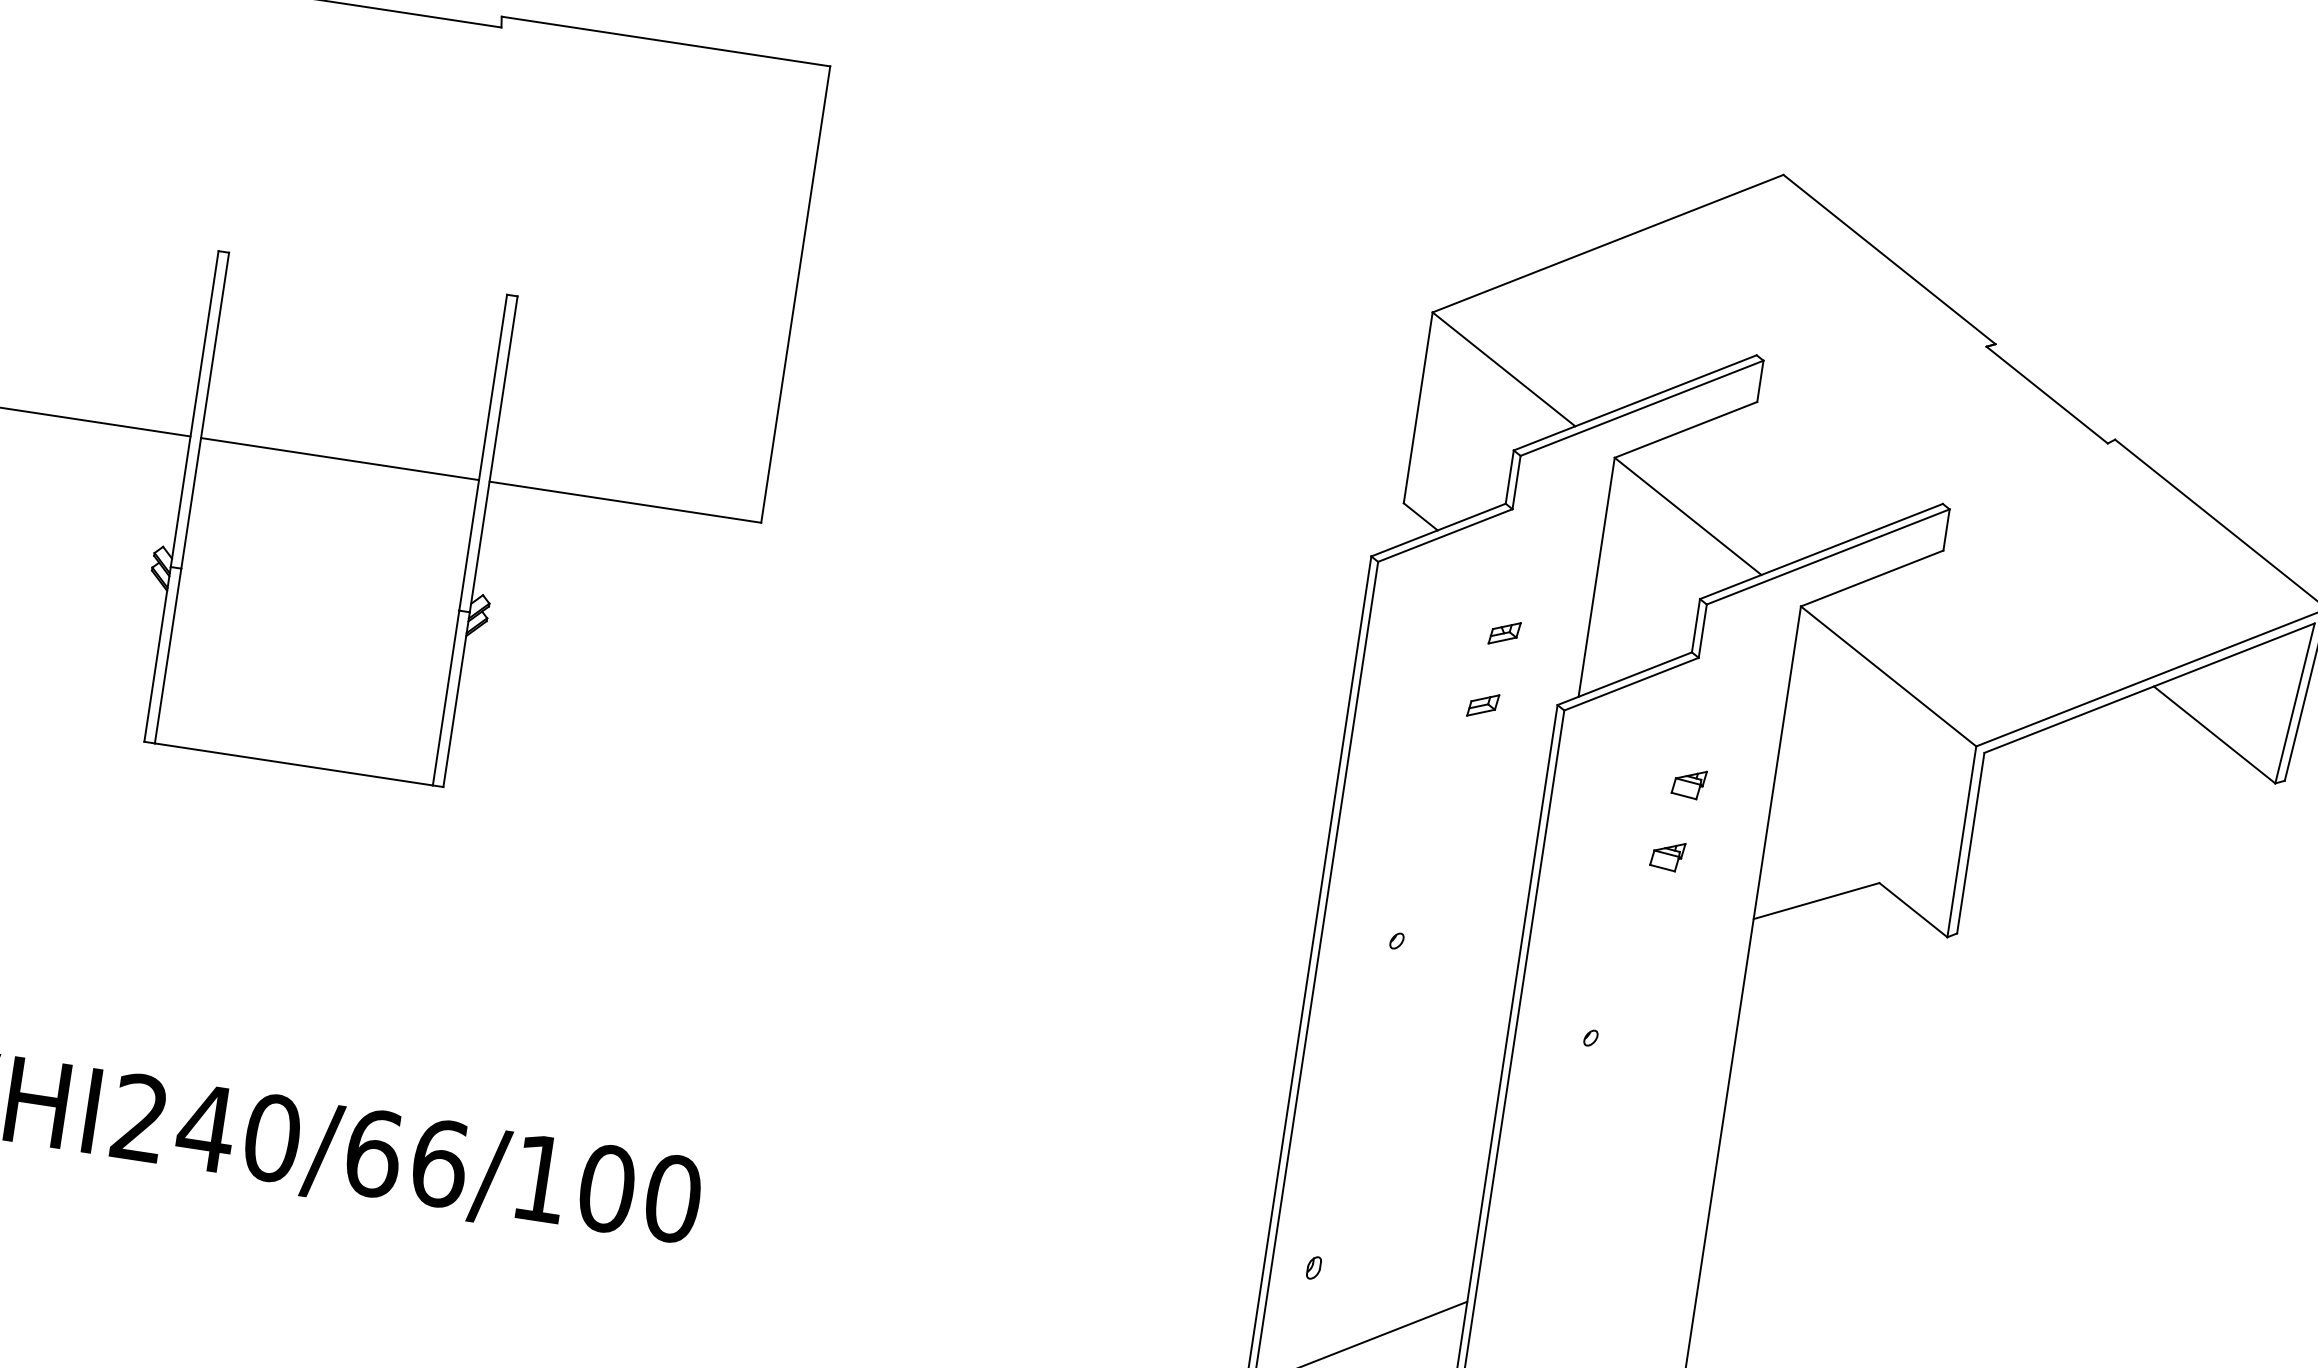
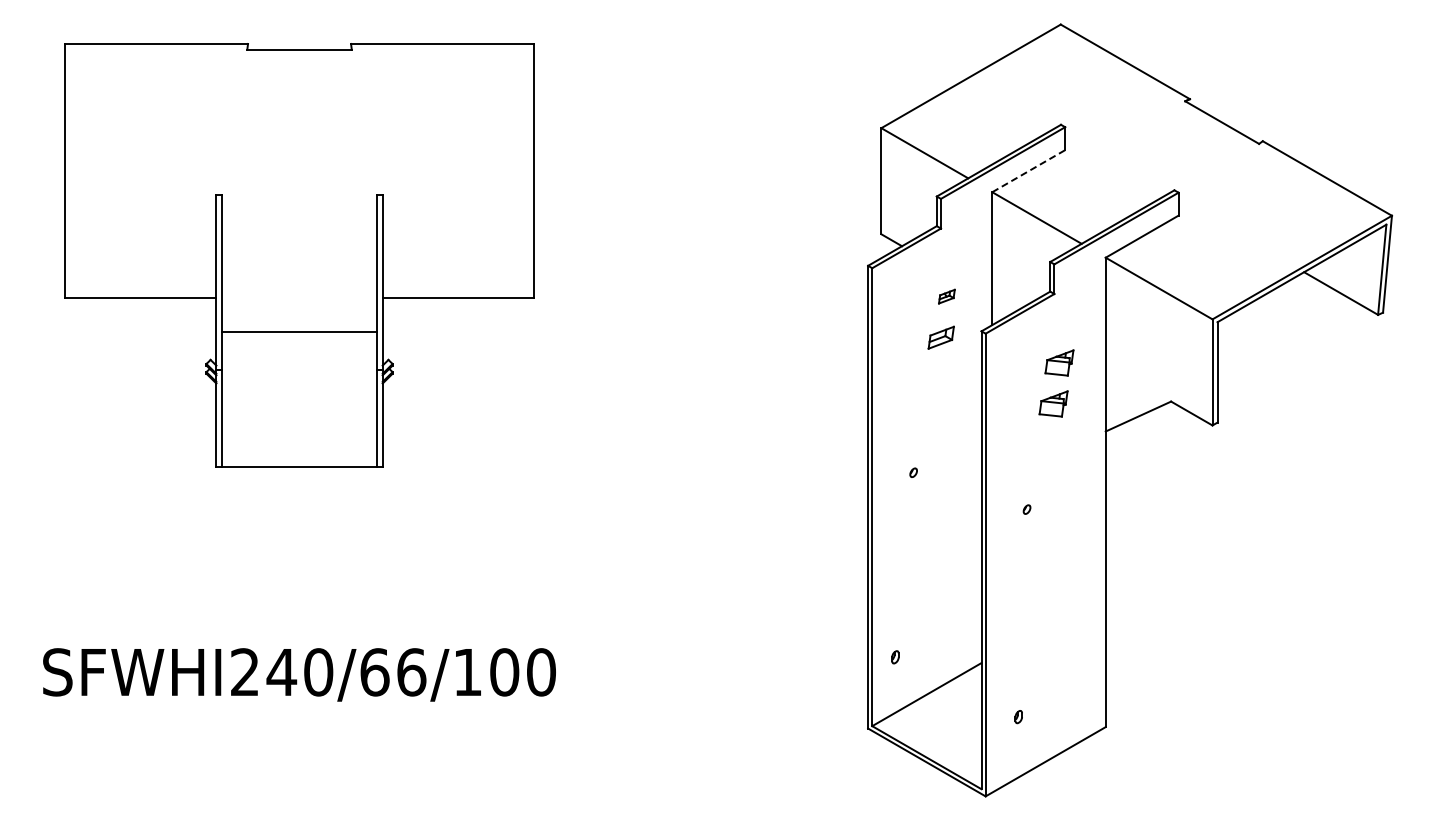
line: (1687, 428) -> (1029, 170), solid -> dashed
line: (339, 458) -> (299, 331), moved
part: (1482, 705) -> (940, 337), size x1.6
part: (1689, 784) -> (1059, 363), size x1.6
part: (1667, 856) -> (1053, 404), size x1.6

